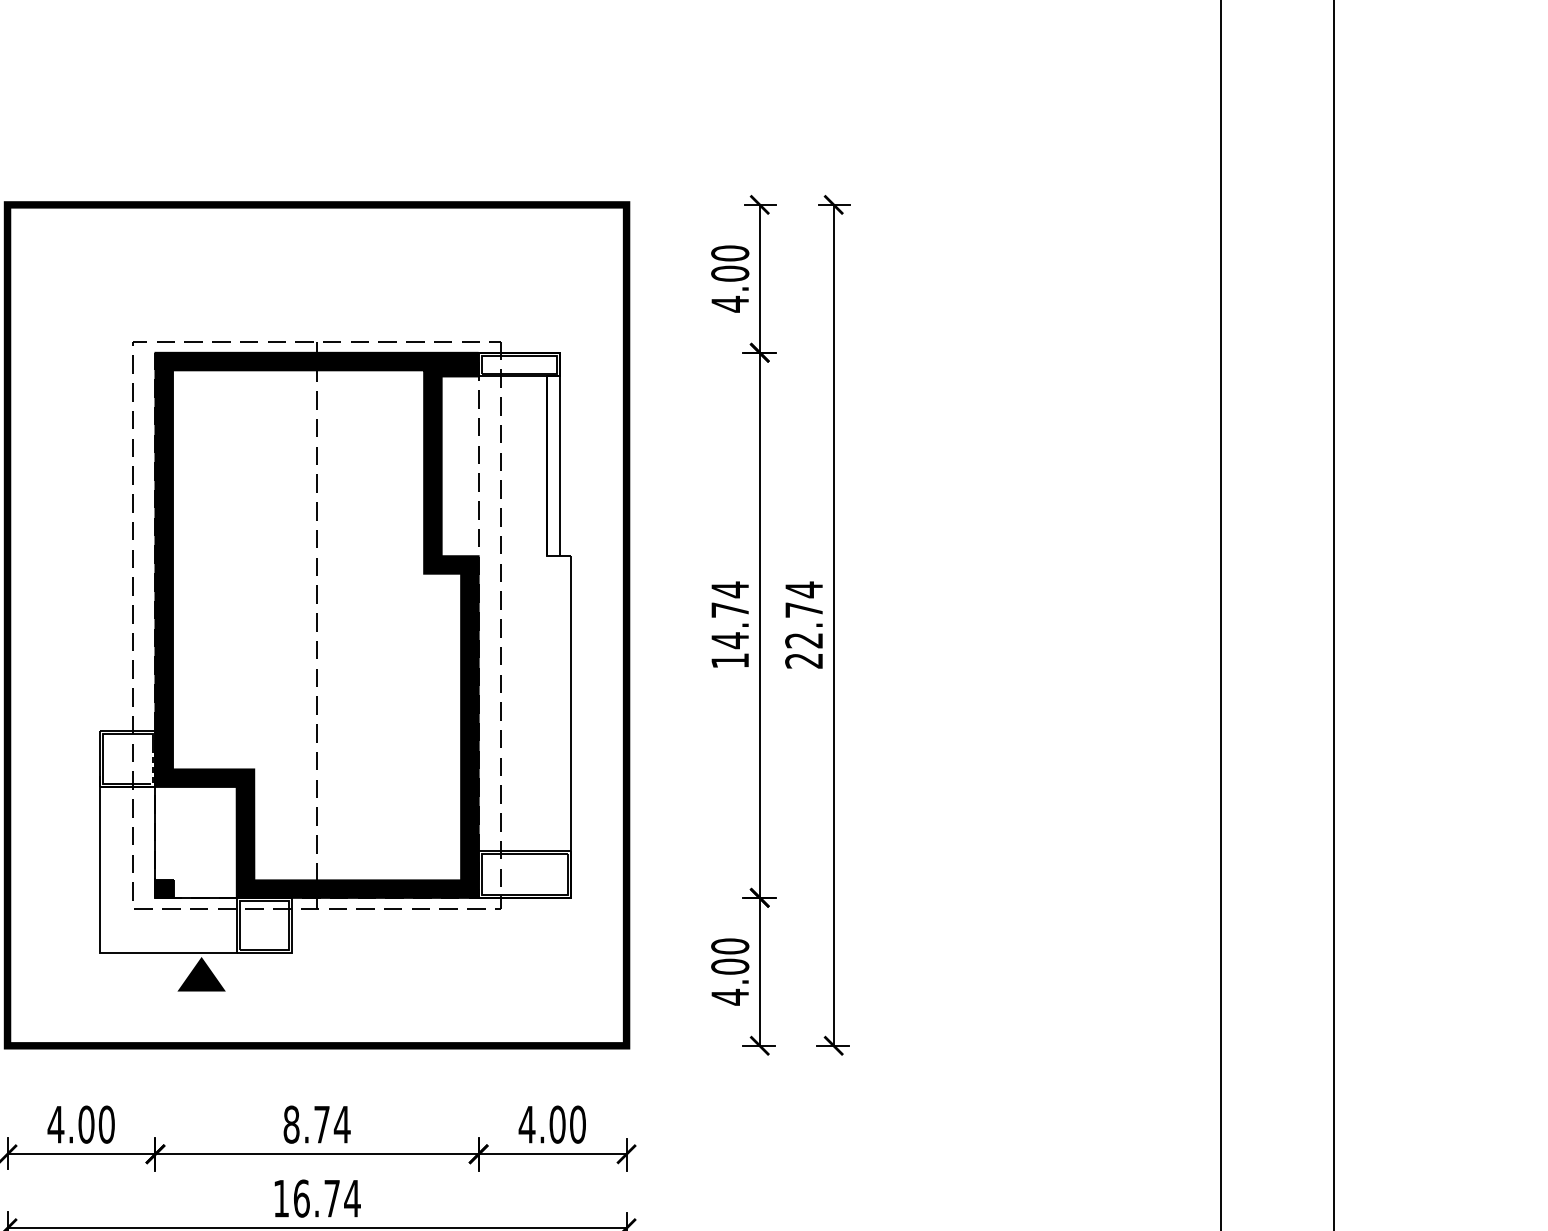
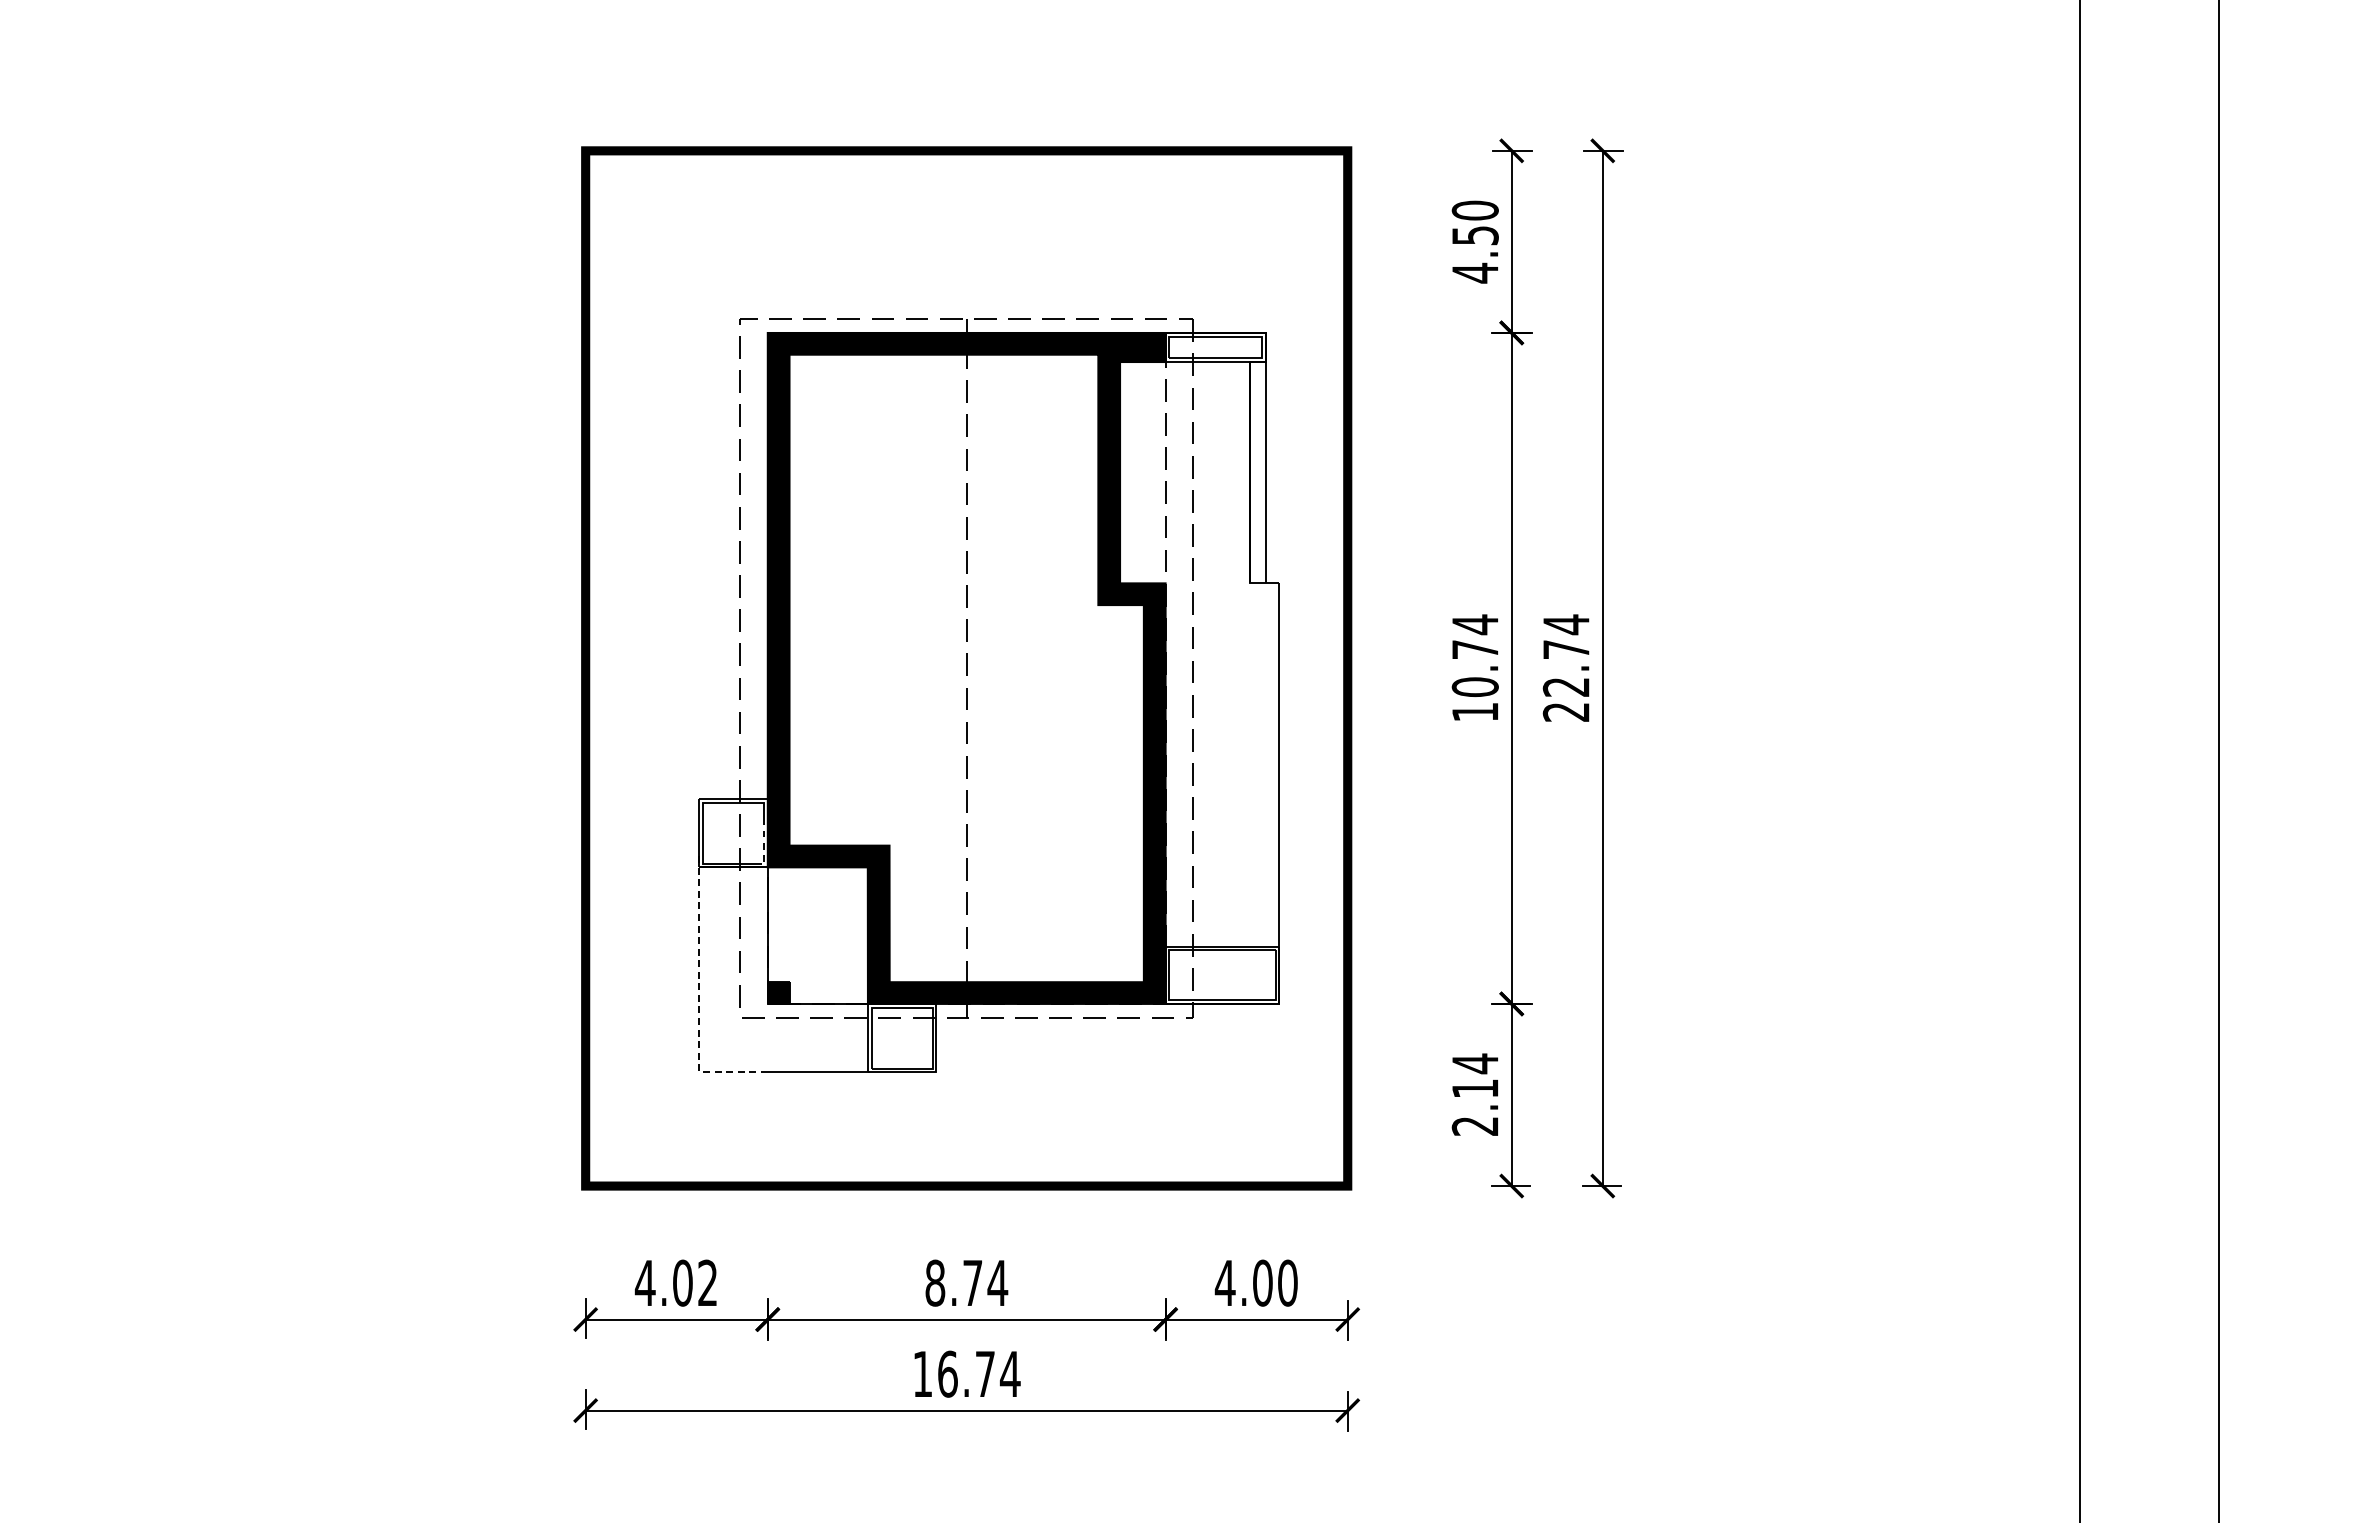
text: (729, 273) -> (1474, 235), 4.00 -> 4.50
text: (729, 640) -> (1474, 686), 14.74 -> 10.74
line: (100, 892) -> (699, 997), solid -> dashed
text: (729, 971) -> (1474, 1094), 4.00 -> 2.14
fill: (201, 973) -> (824, 1097), removed
text: (106, 1124) -> (707, 1282), 4.00 -> 4.02

